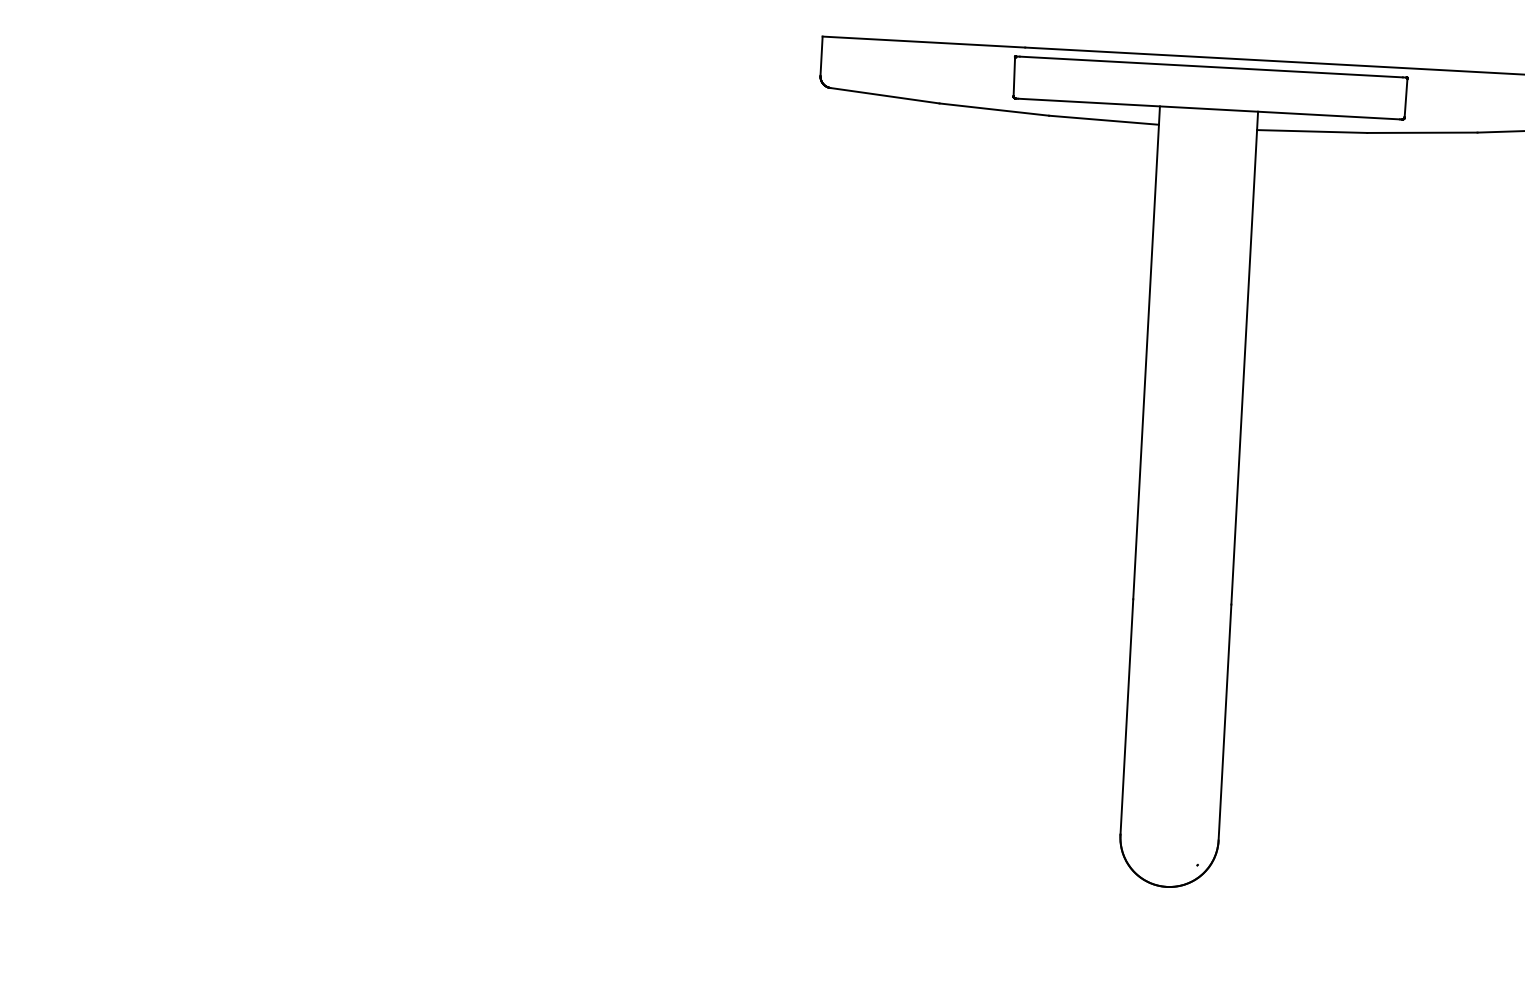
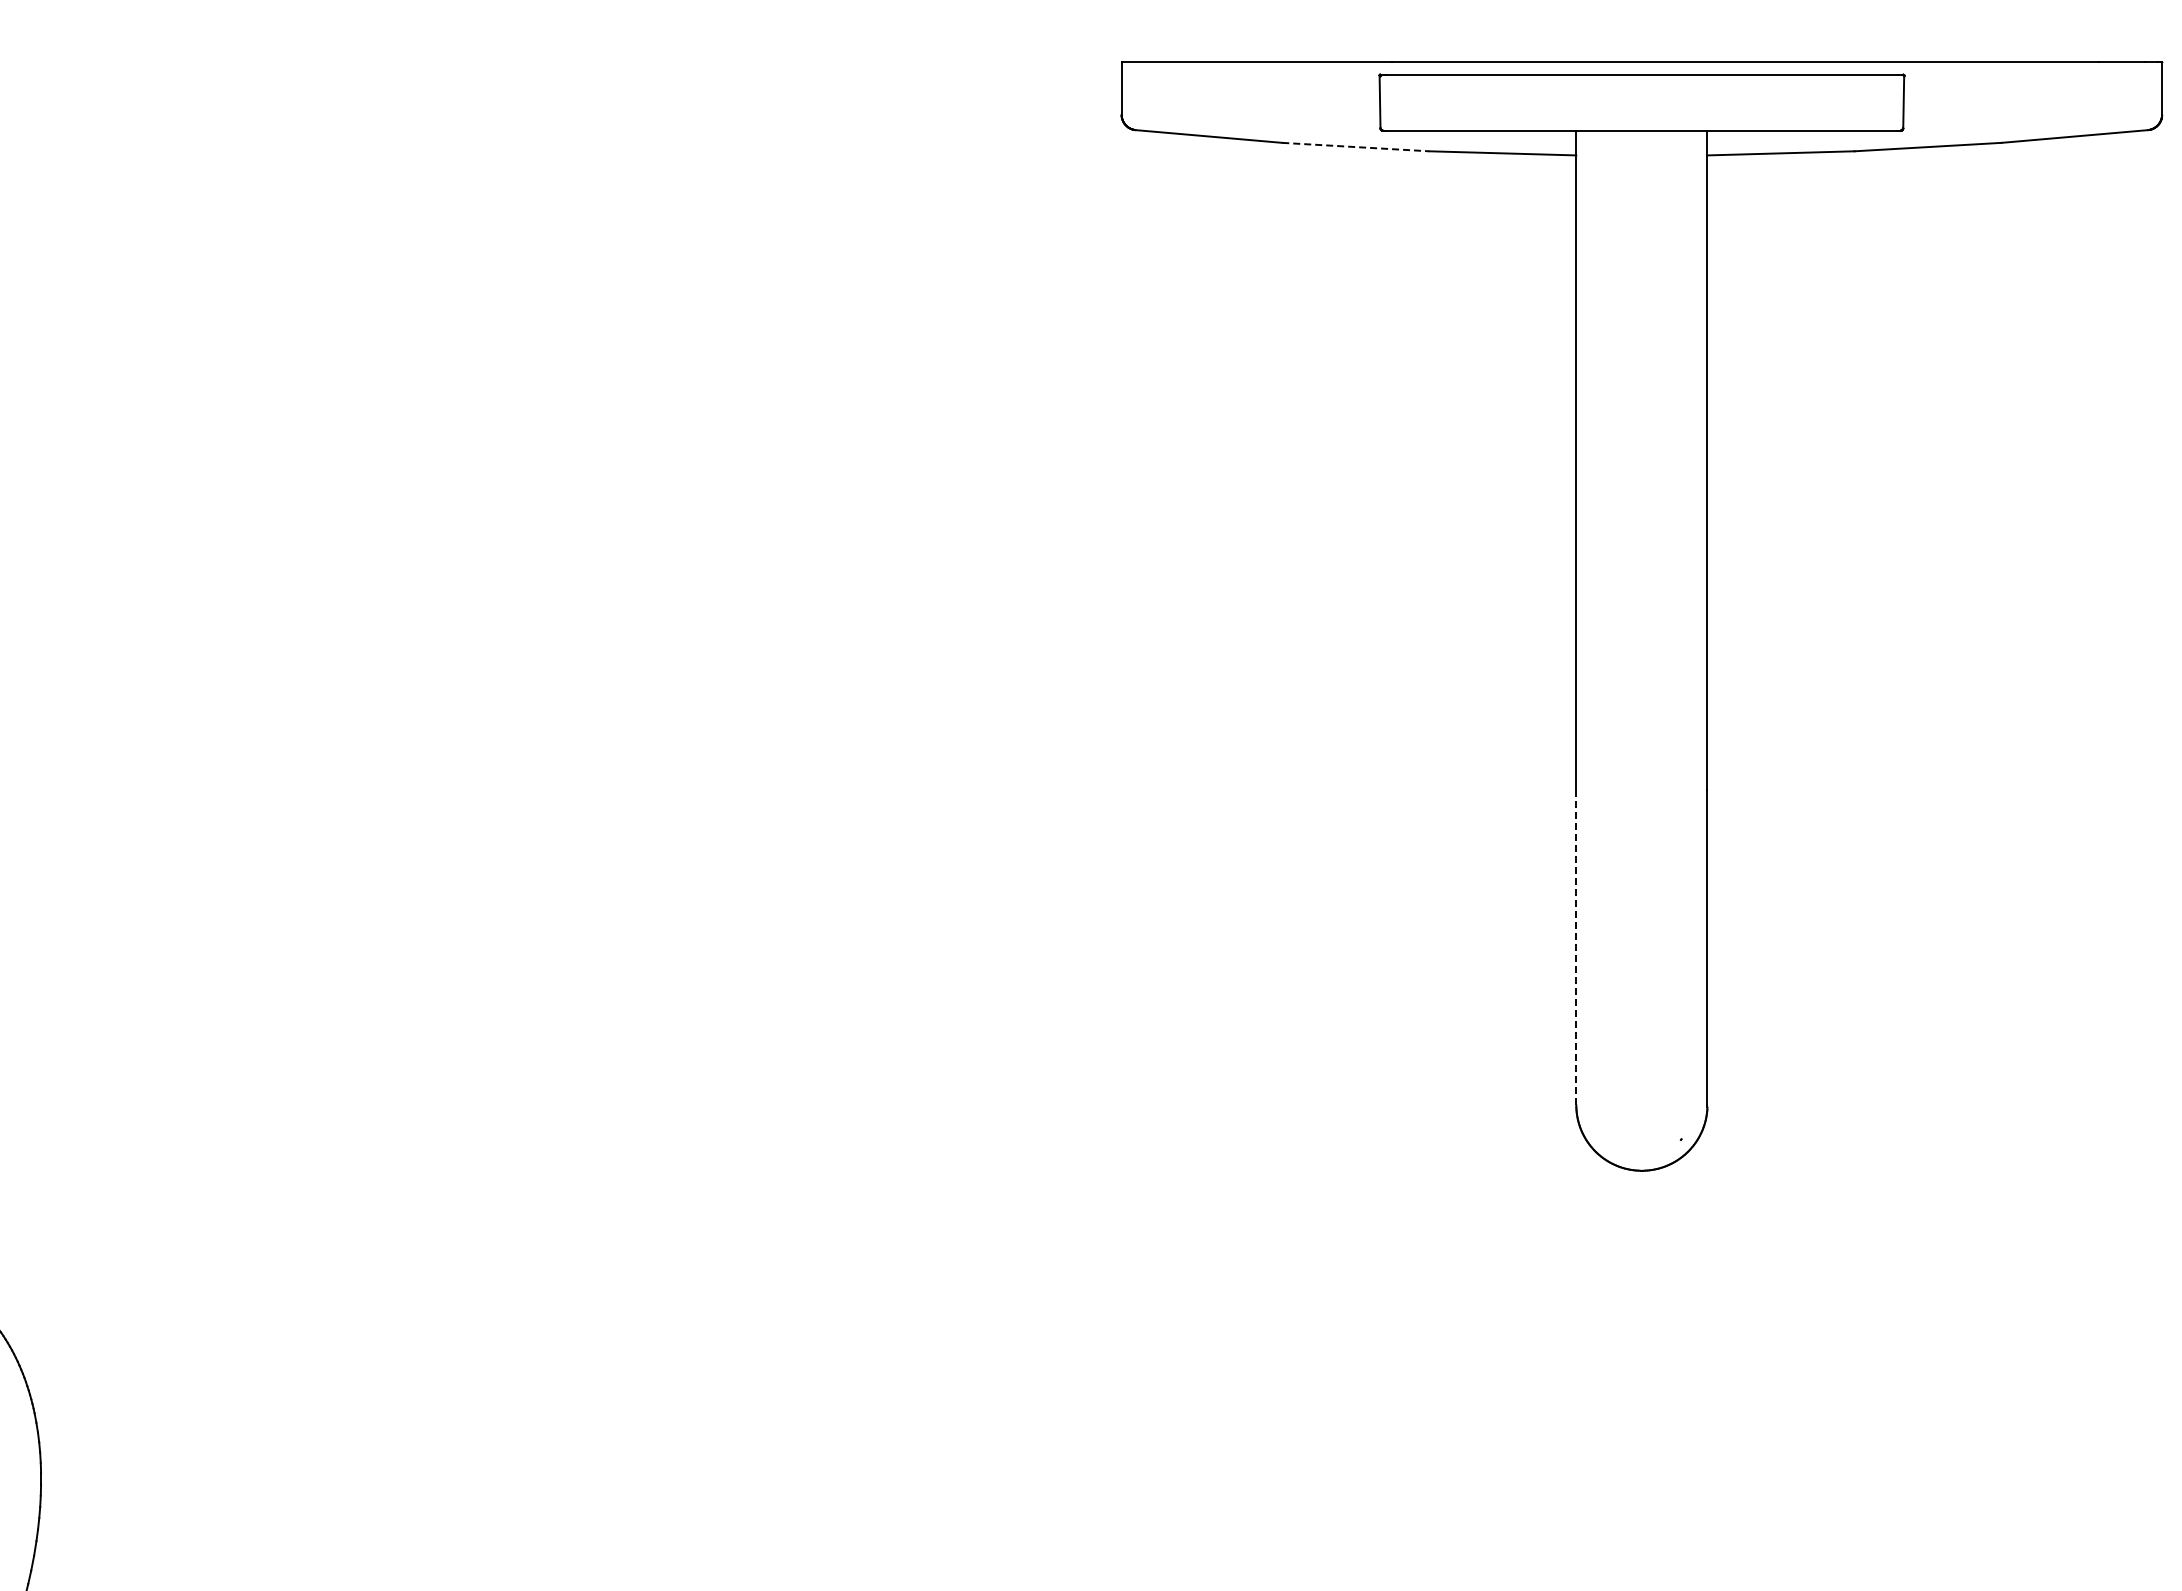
line: (994, 109) -> (1355, 147), solid -> dashed
line: (1127, 717) -> (1576, 947), solid -> dashed

